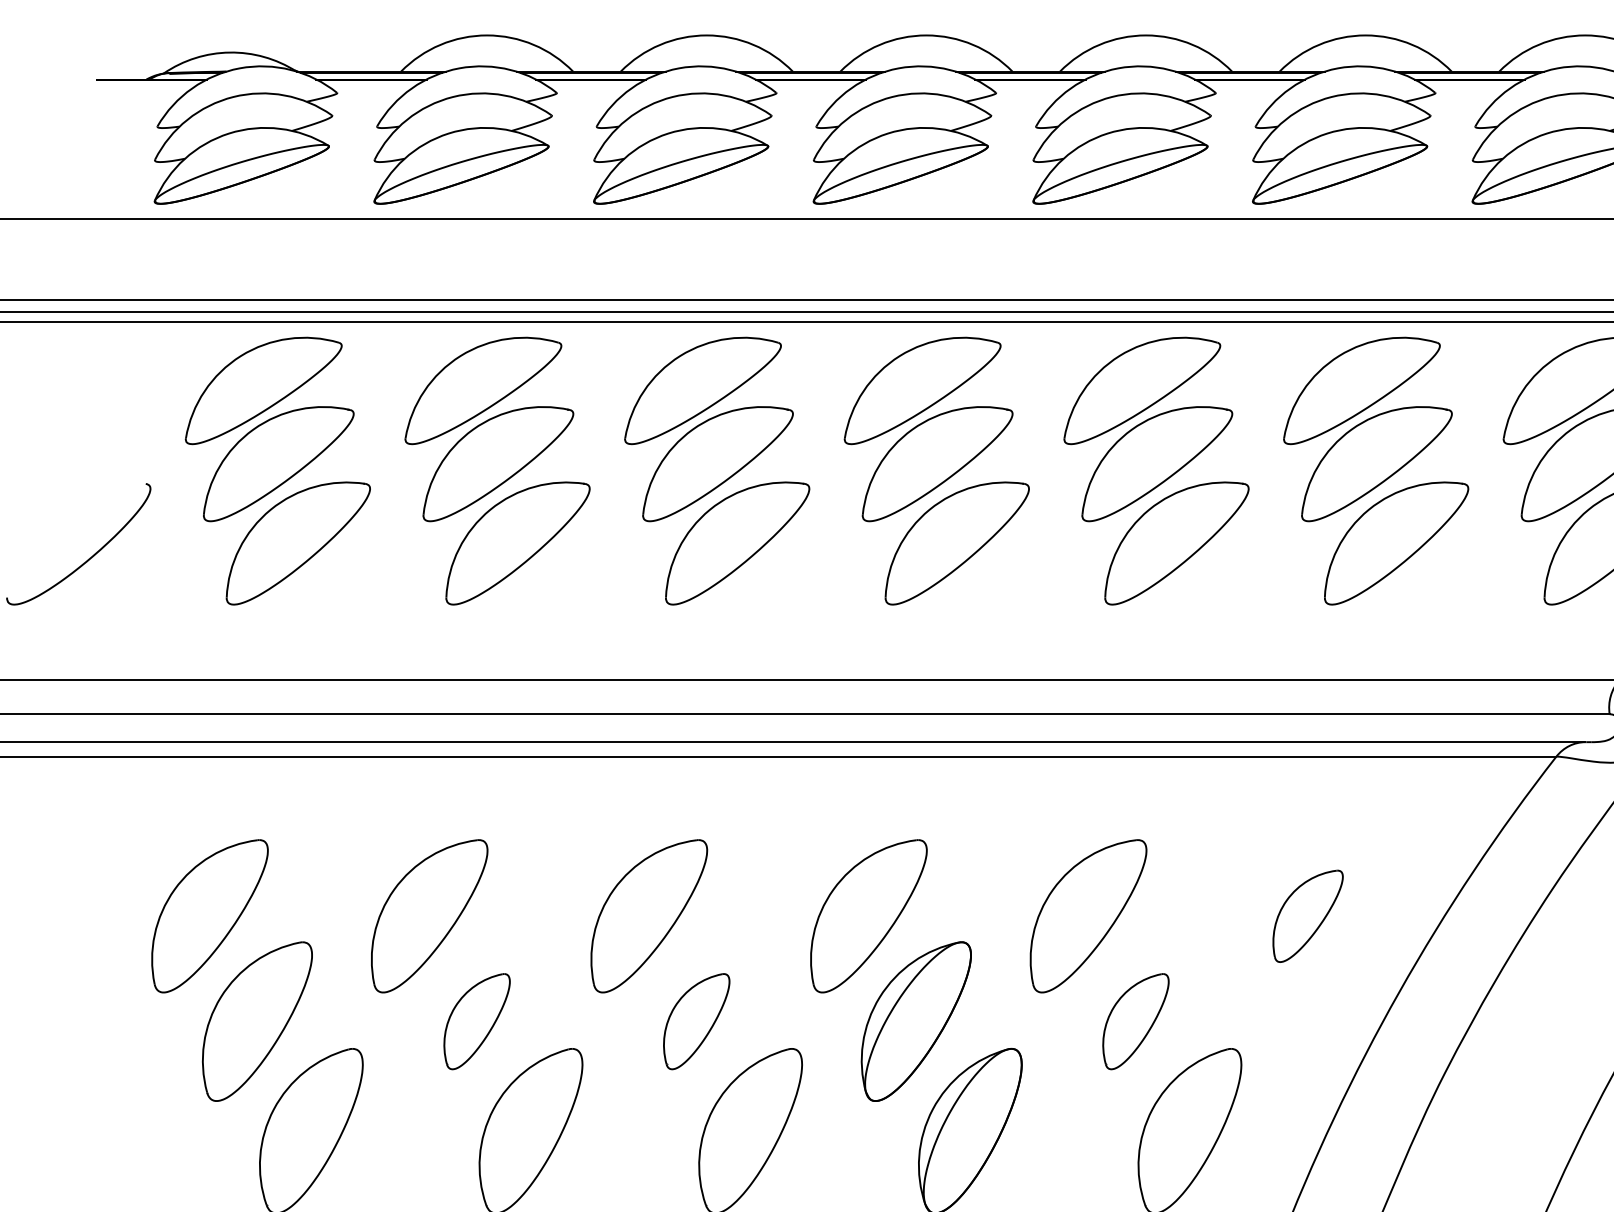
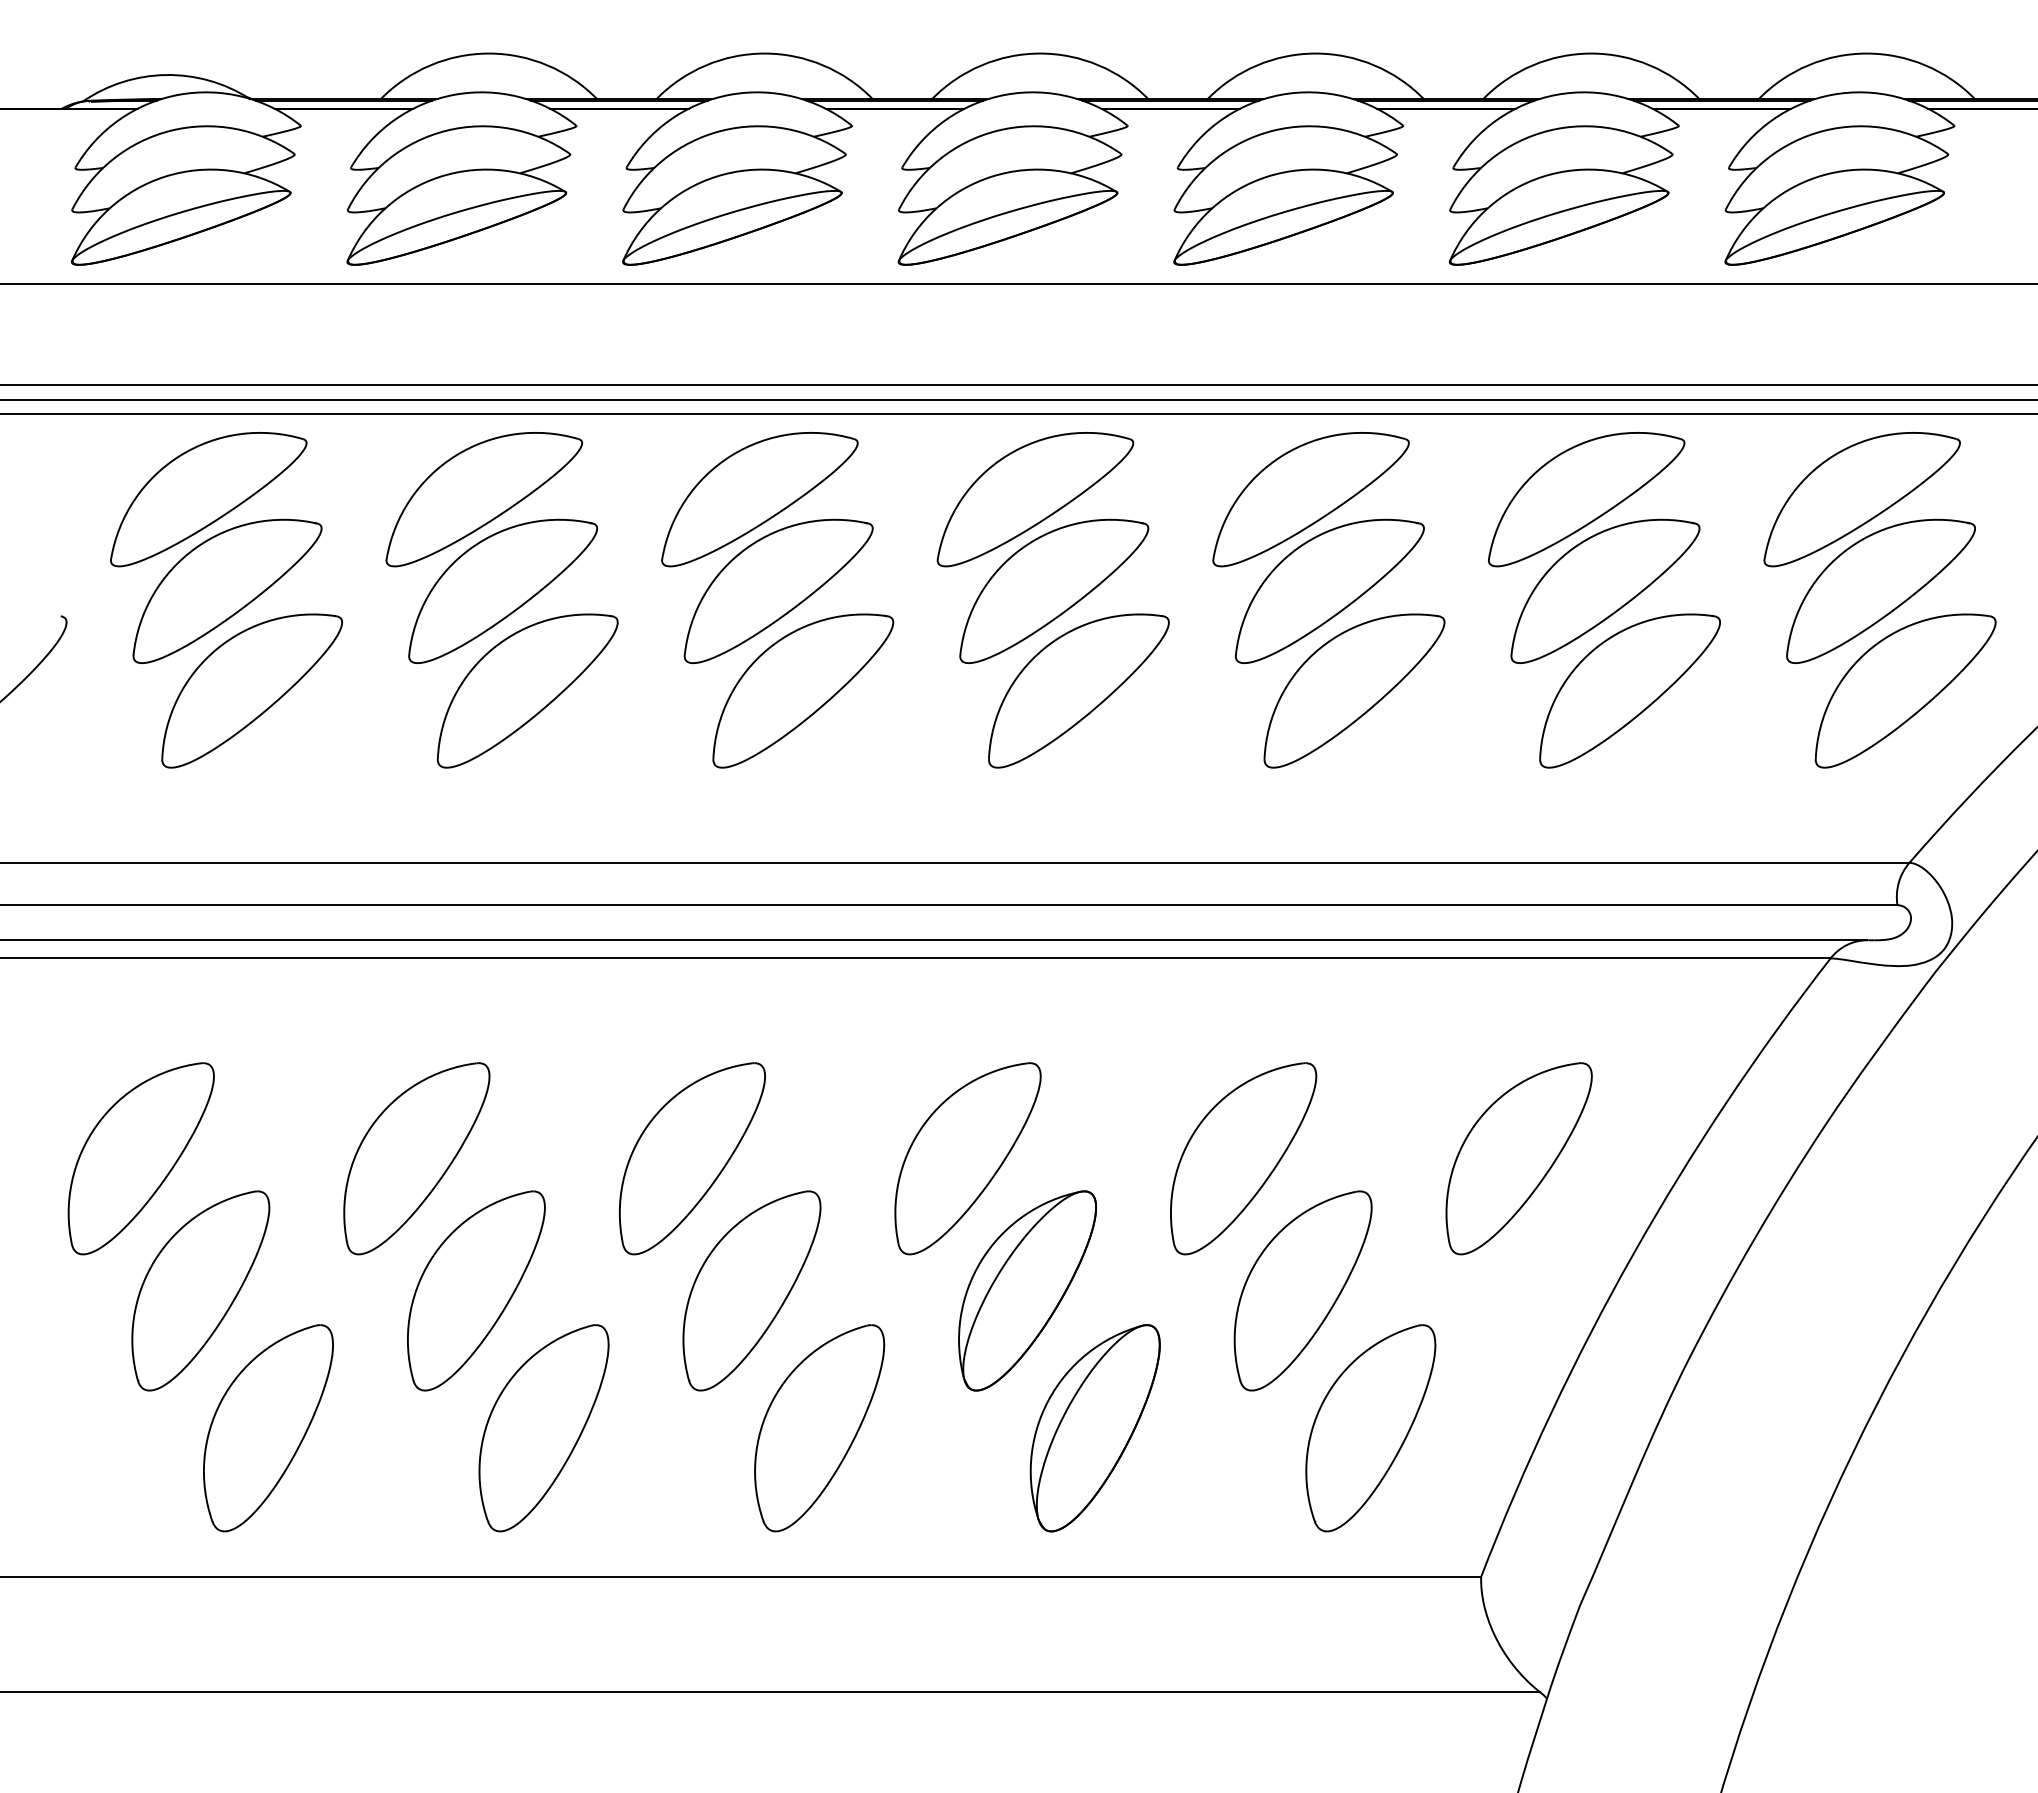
part: (1307, 916) -> (1518, 1158), size x1.67
part: (477, 1021) -> (476, 1290), size x1.67
part: (696, 1021) -> (751, 1290), size x1.67
part: (1135, 1021) -> (1302, 1290), size x1.67

